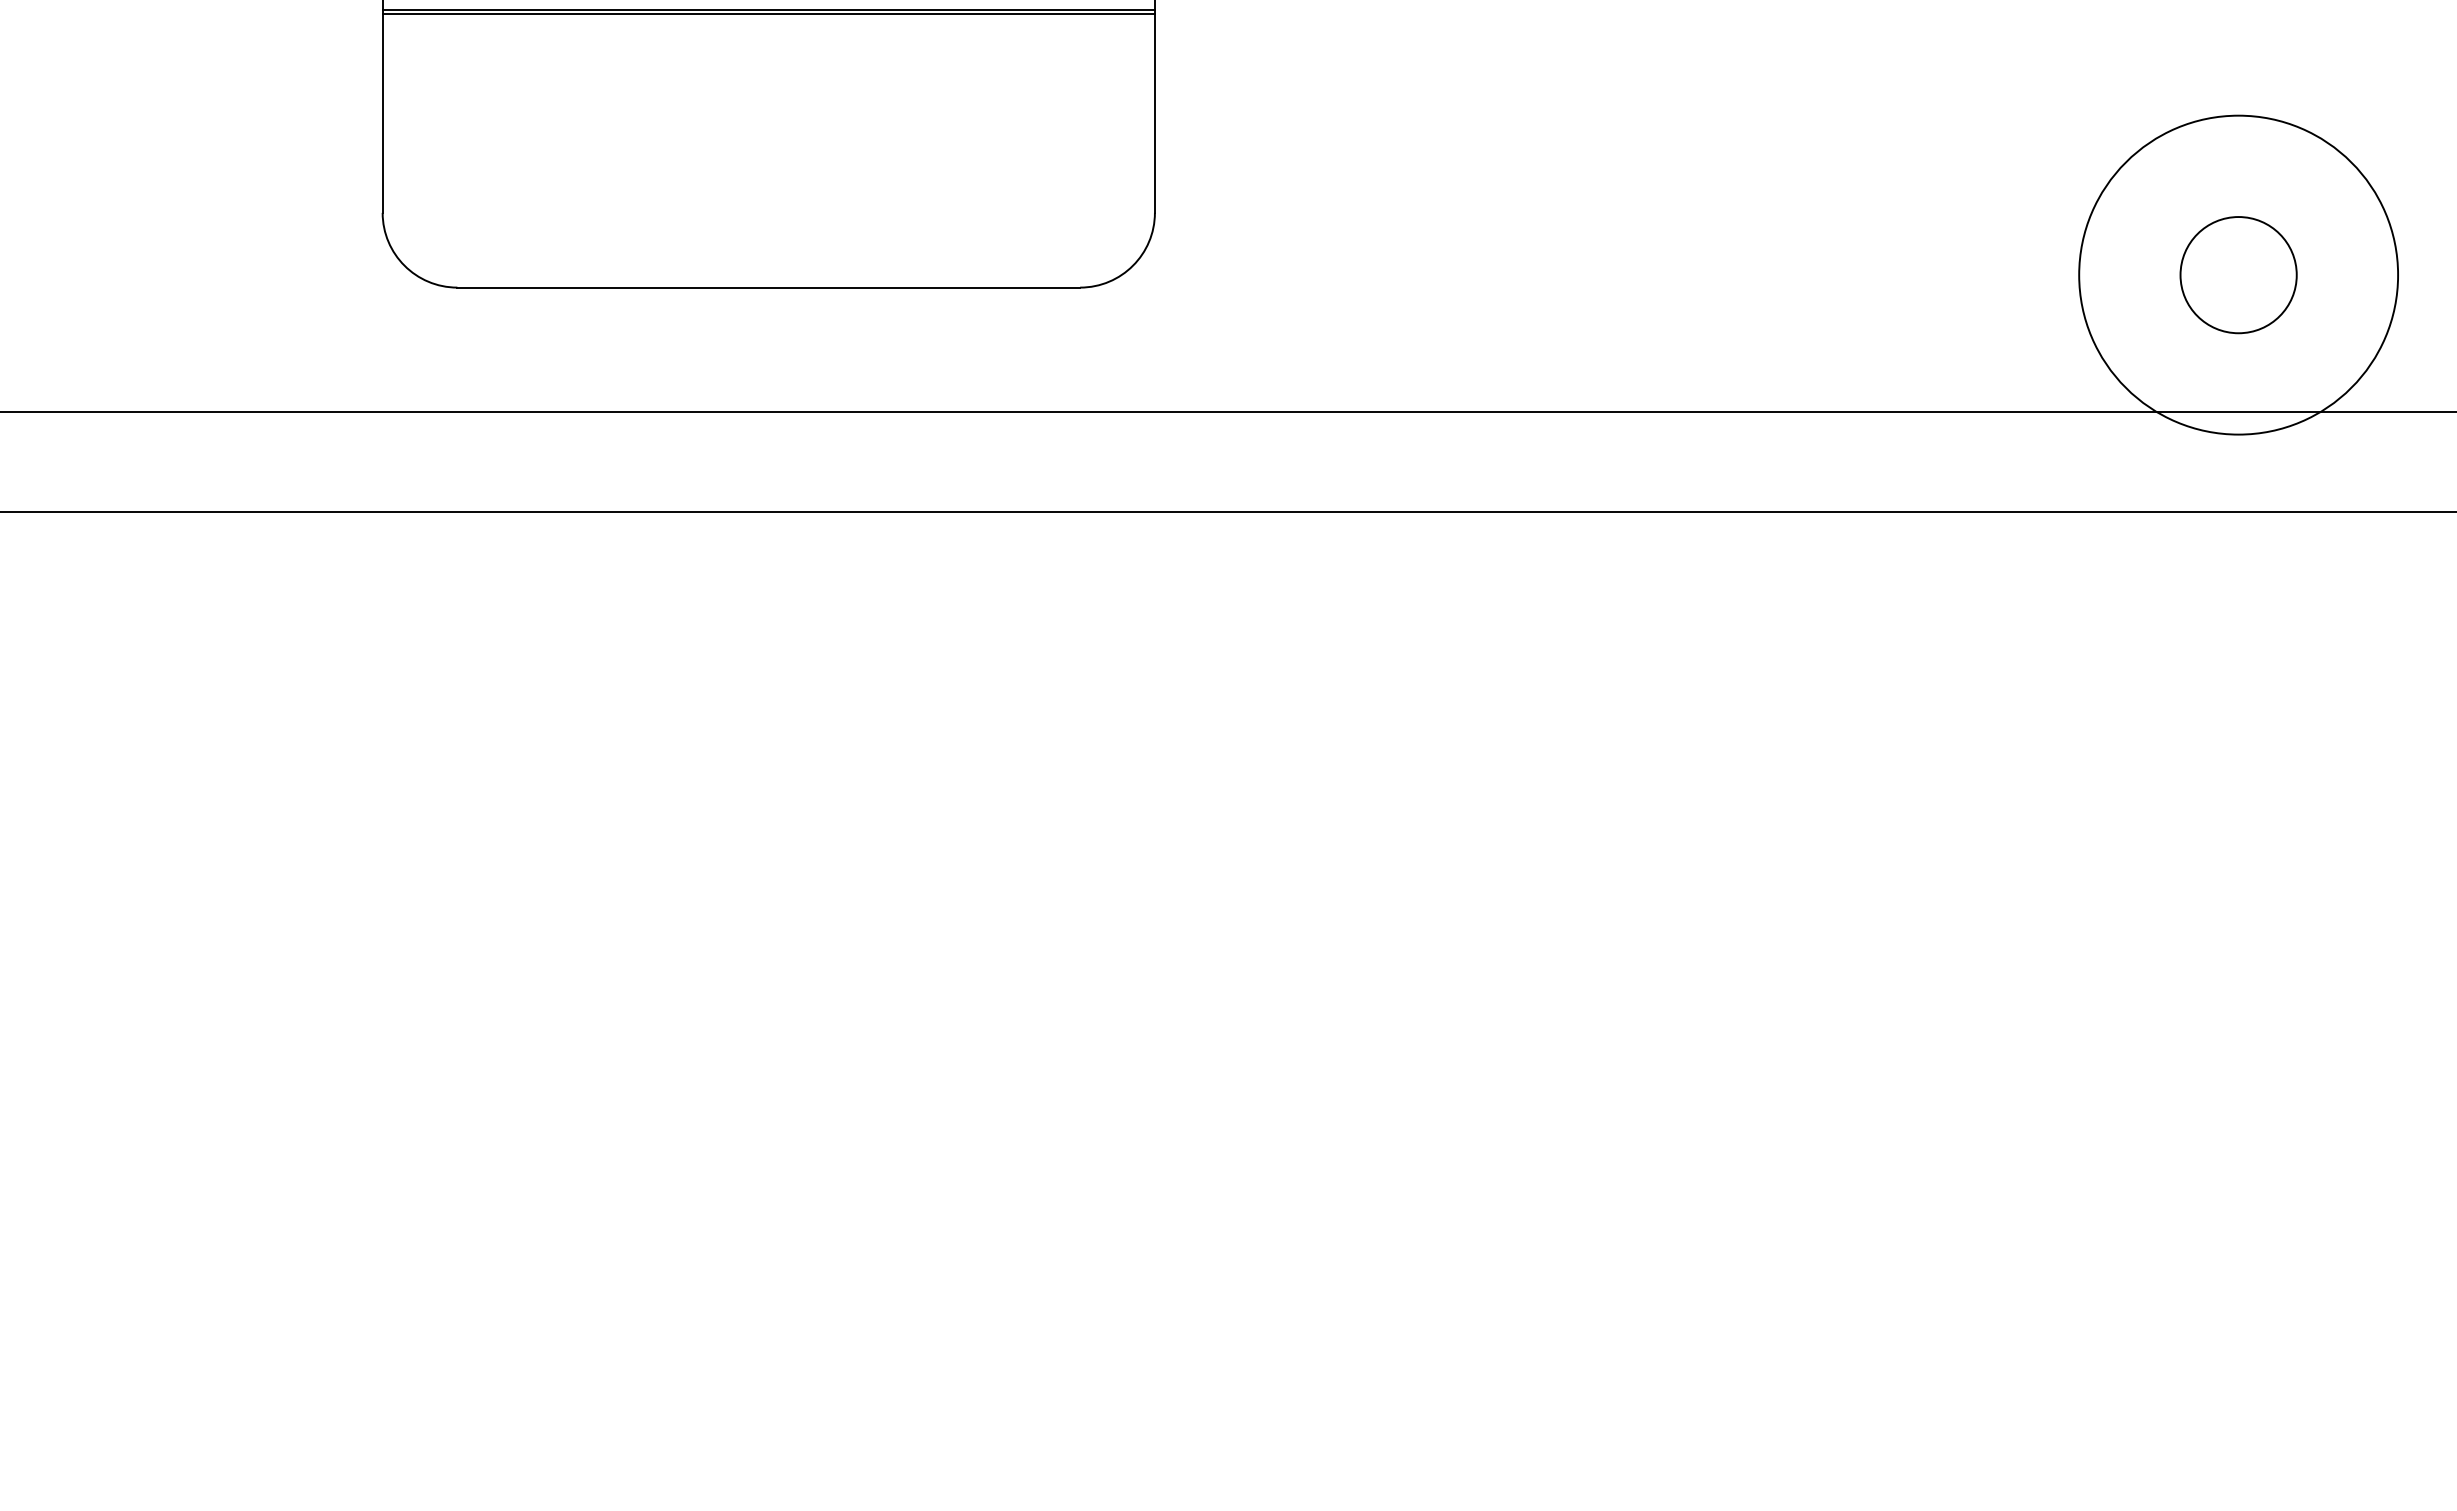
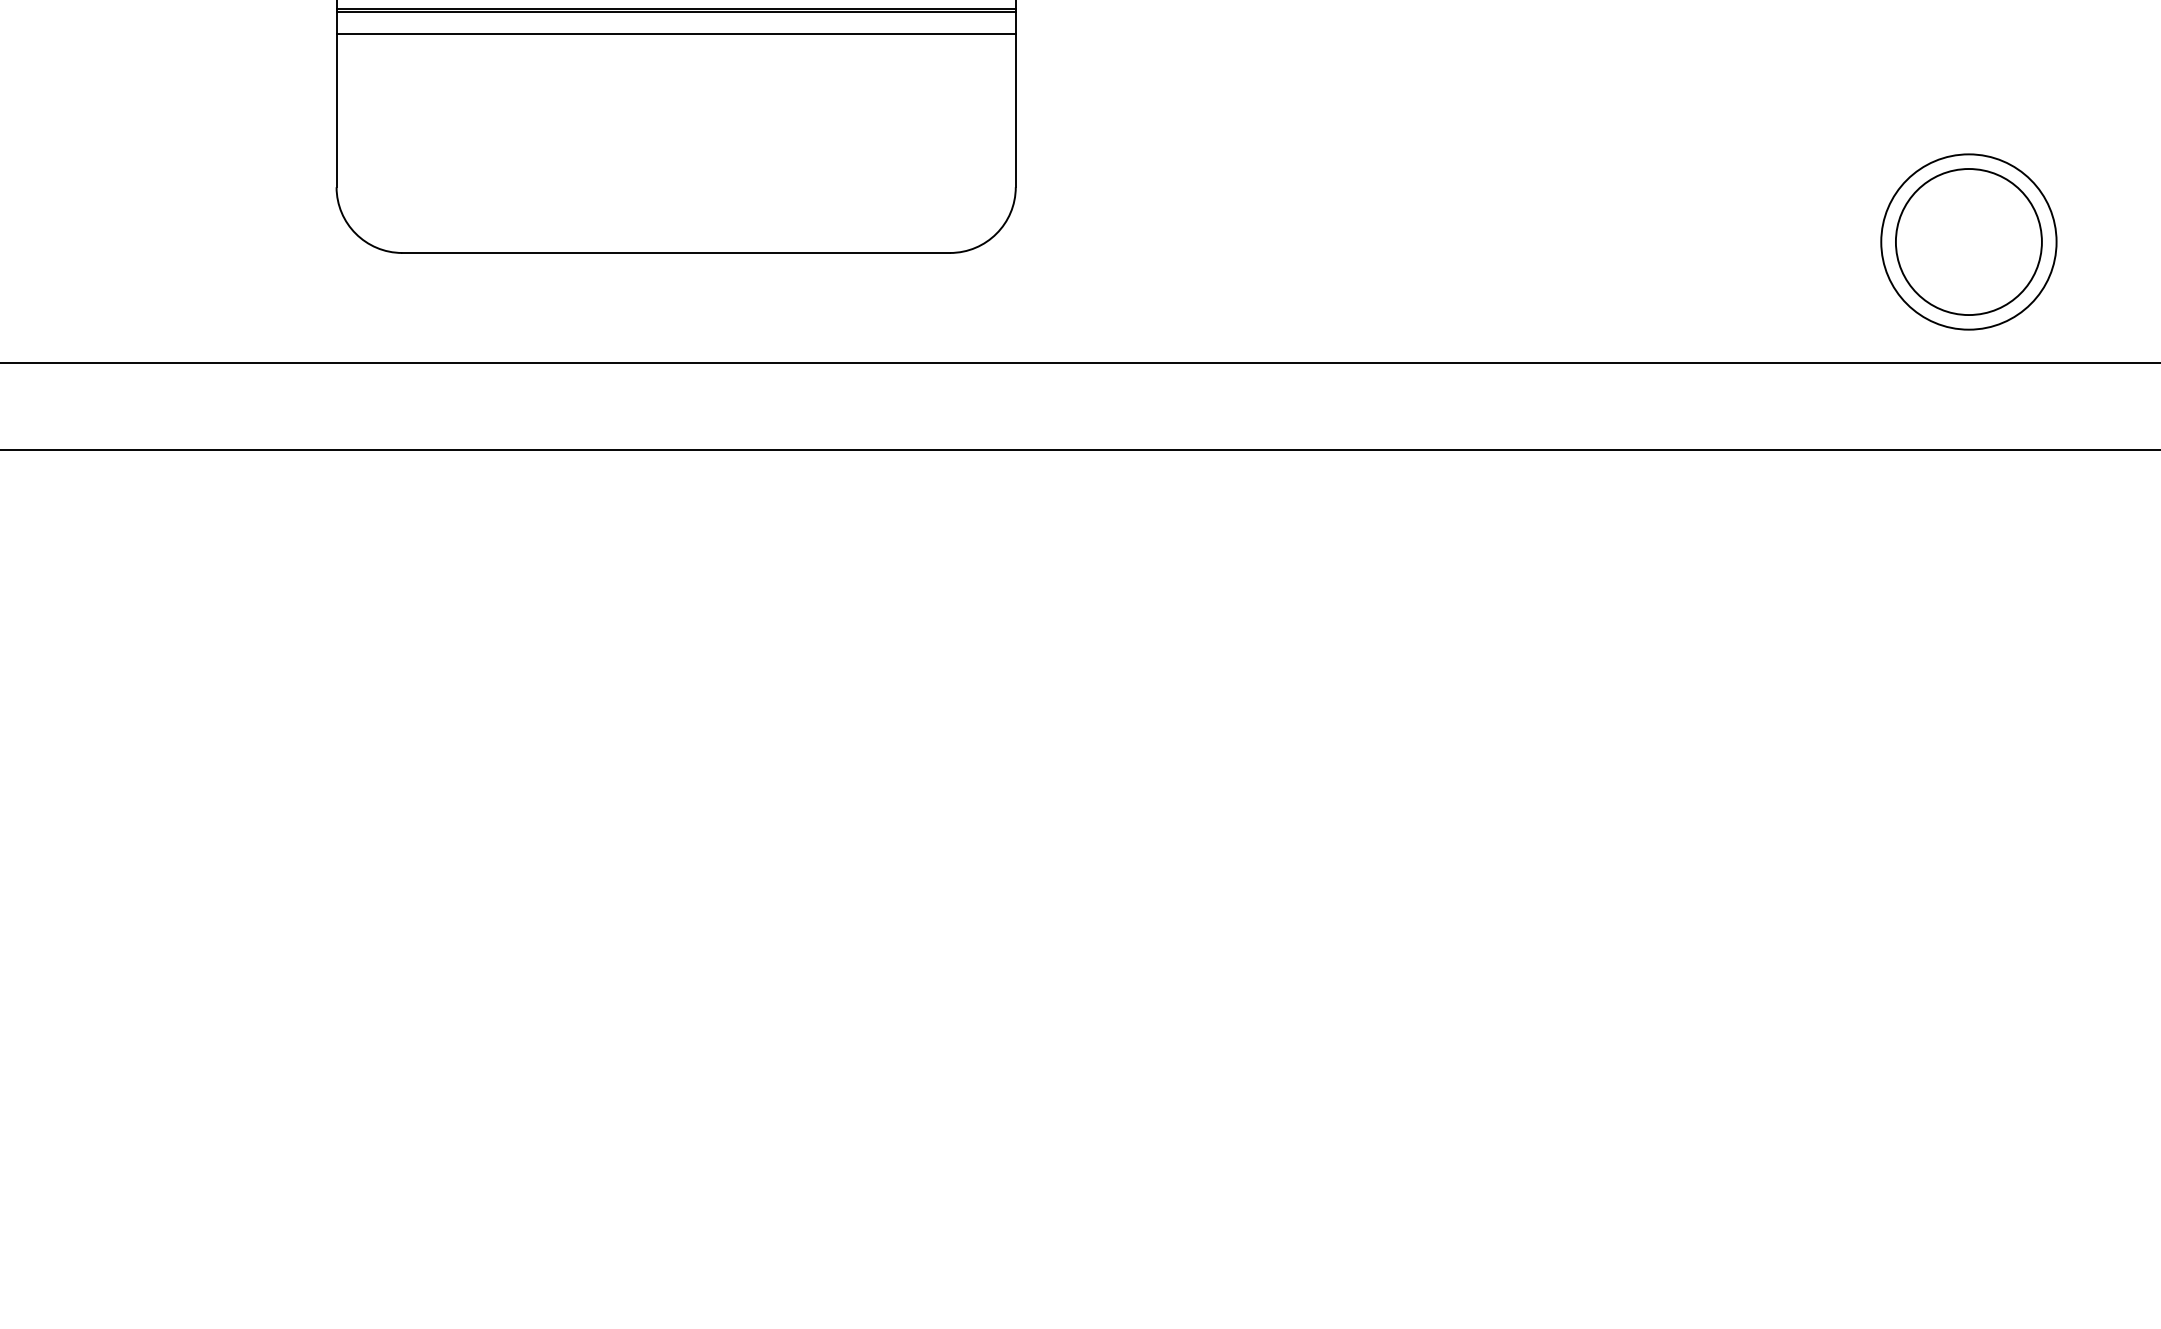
line: (768, 38) -> (675, 33), added
circle: (2238, 274) -> (1968, 241), size x0.62
circle: (2238, 275) -> (1968, 242), size x1.43

